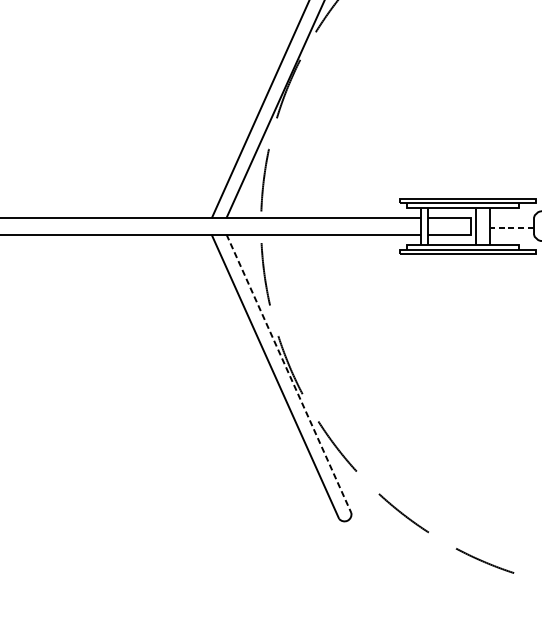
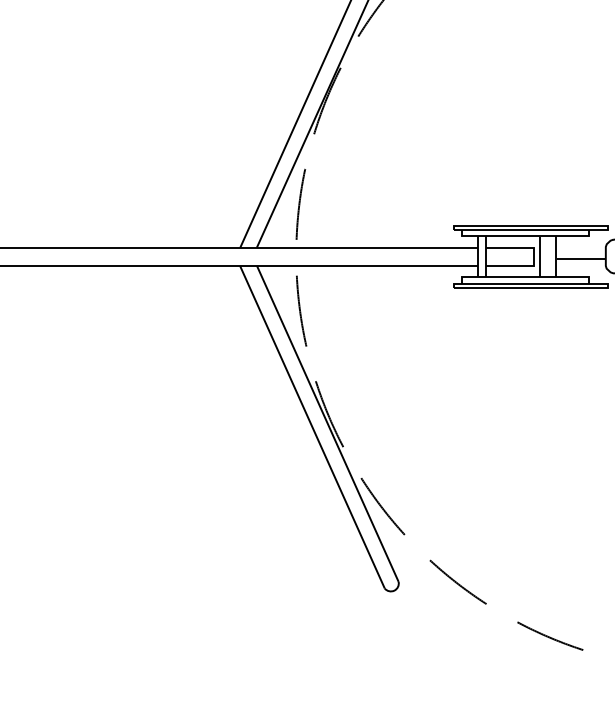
line: (511, 227) -> (580, 258), dashed -> solid
line: (289, 374) -> (328, 424), dashed -> solid

